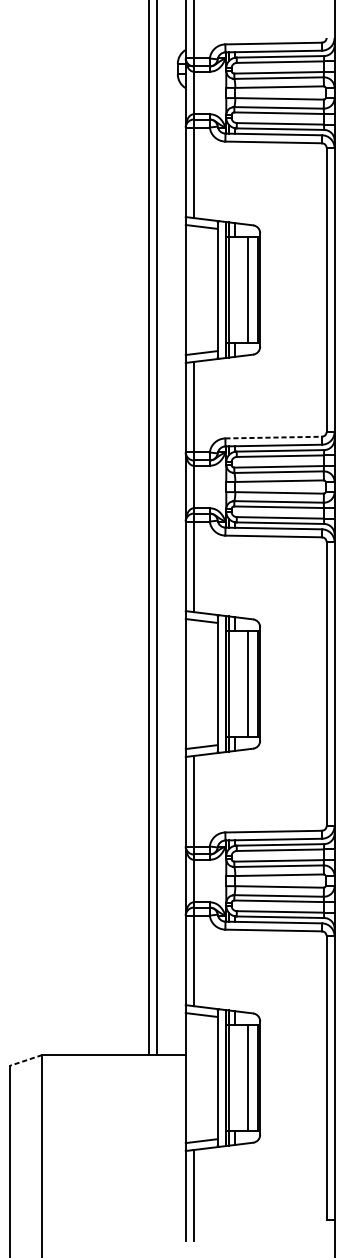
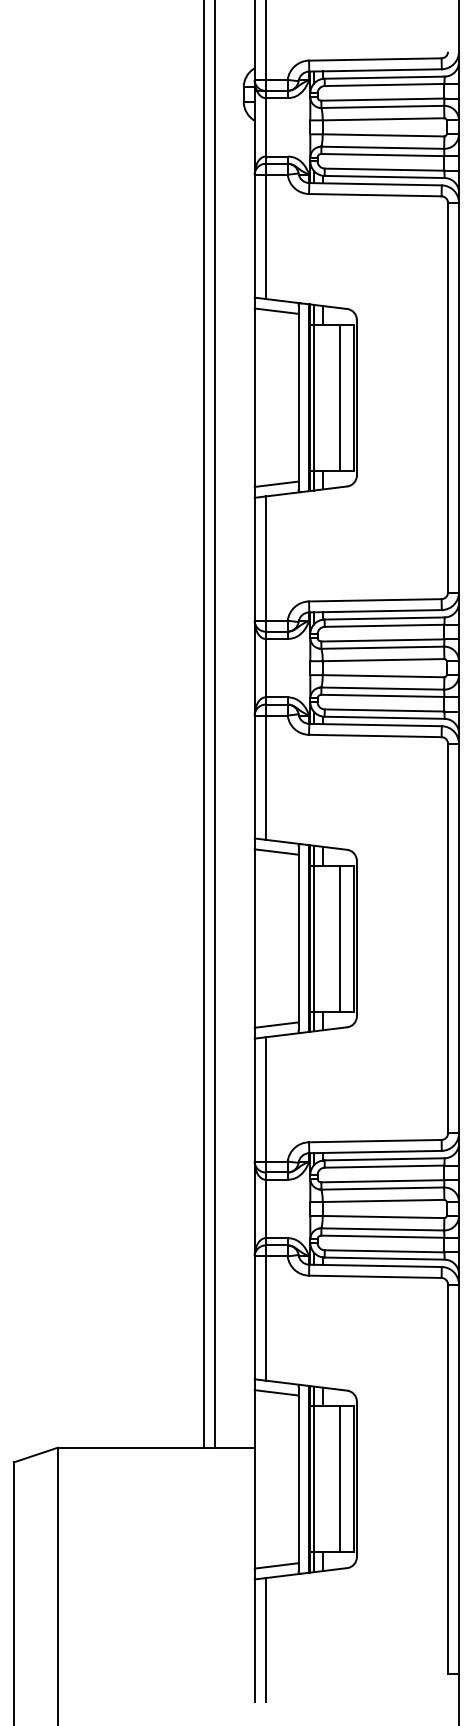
line: (273, 437) -> (375, 600), dashed -> solid
line: (26, 1060) -> (35, 1455), dashed -> solid

